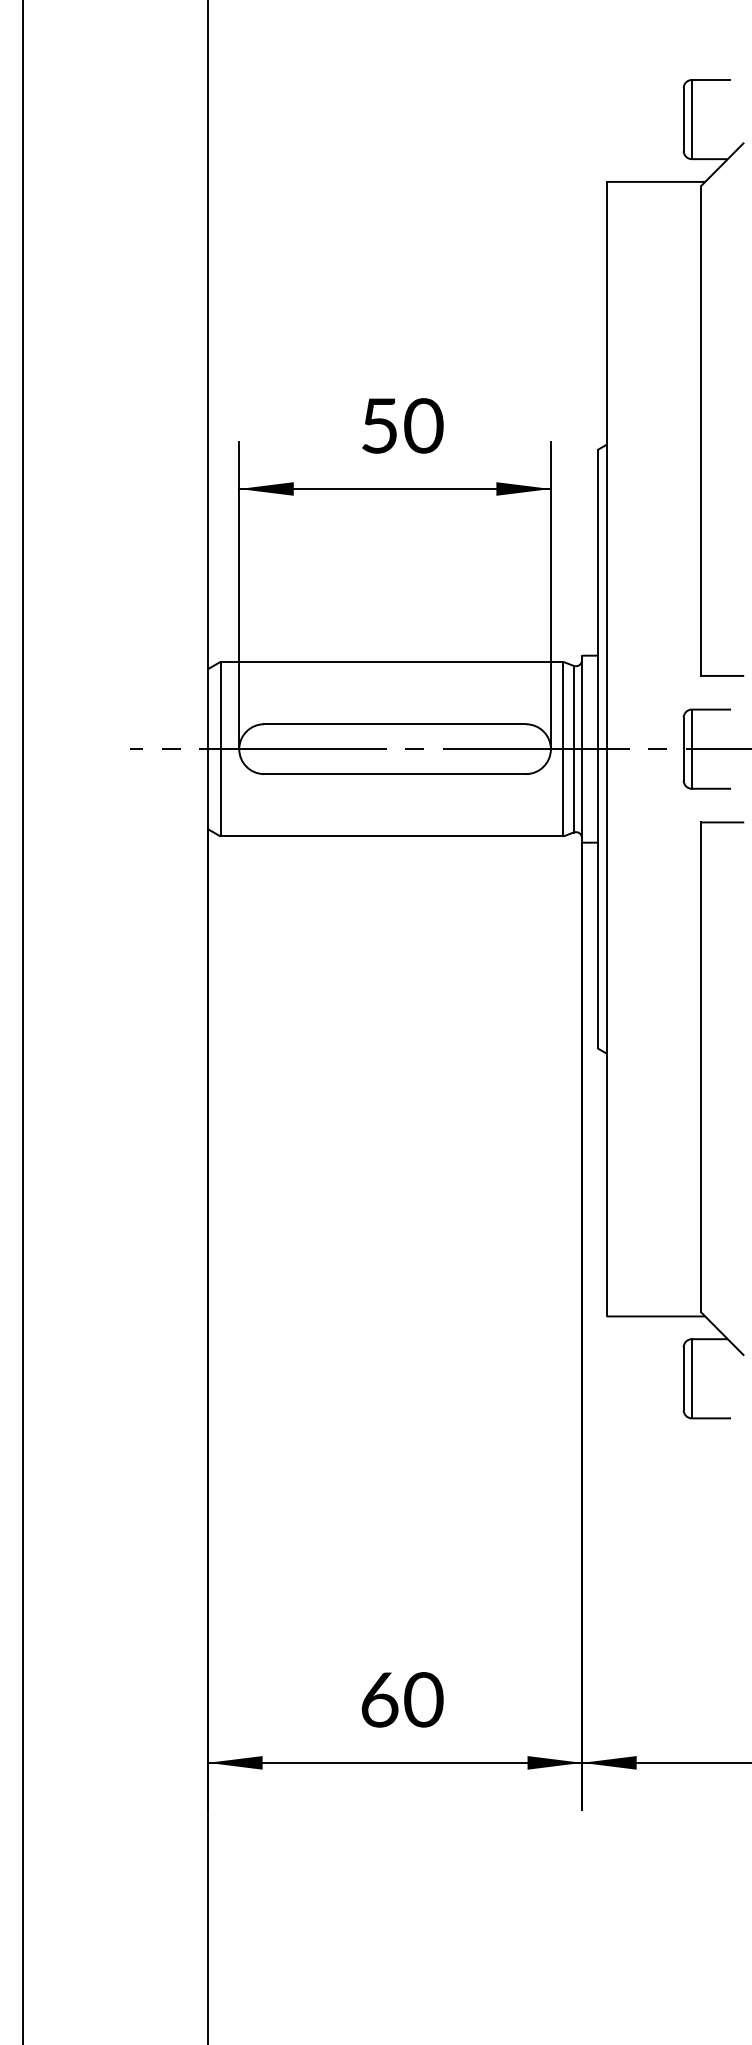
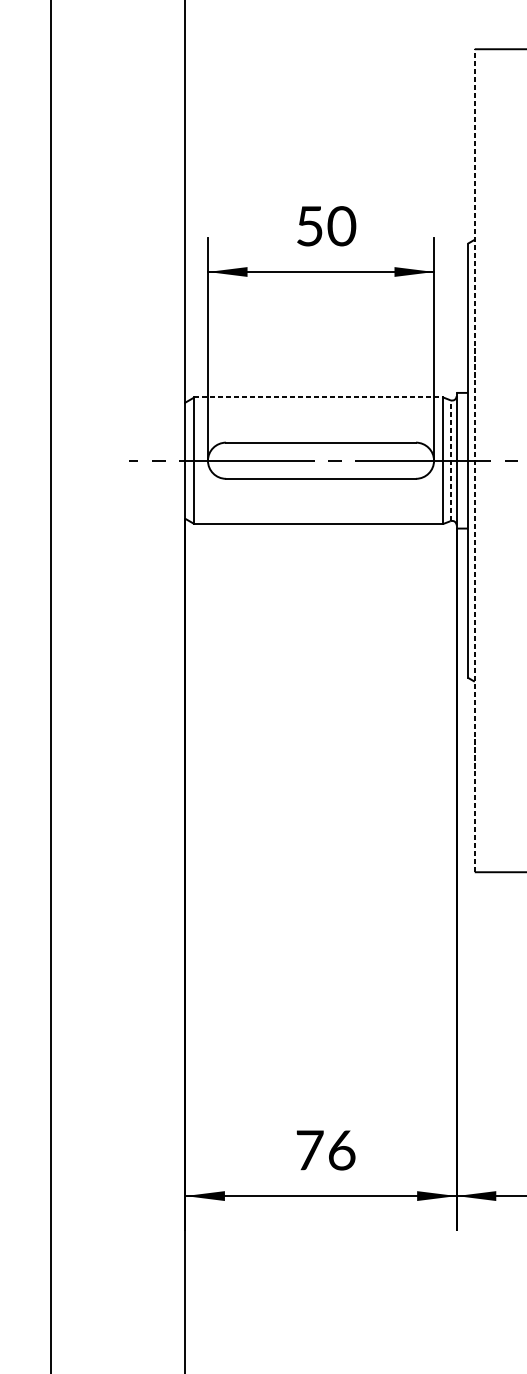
line: (392, 661) -> (319, 397), solid -> dashed
line: (573, 748) -> (450, 460), solid -> dashed
line: (607, 748) -> (475, 460), solid -> dashed
text: (402, 1699) -> (326, 1150), 60 -> 76

